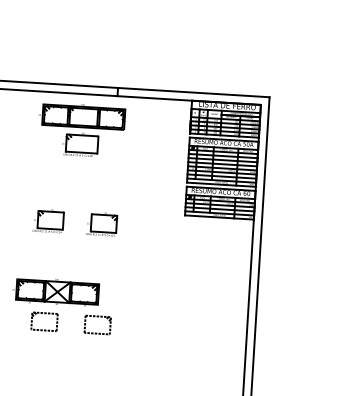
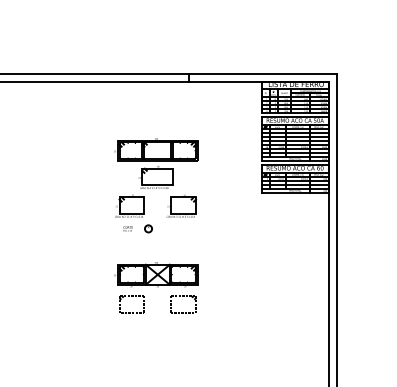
part: (81, 130) -> (156, 163), moved
part: (55, 244) -> (137, 228), added
part: (56, 291) -> (156, 274), moved

